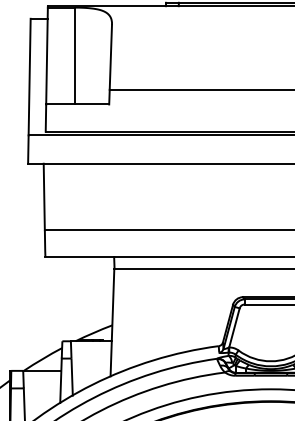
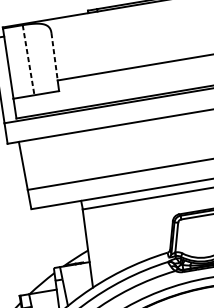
line: (75, 56) -> (28, 60), solid -> dashed
line: (110, 57) -> (54, 56), solid -> dashed

